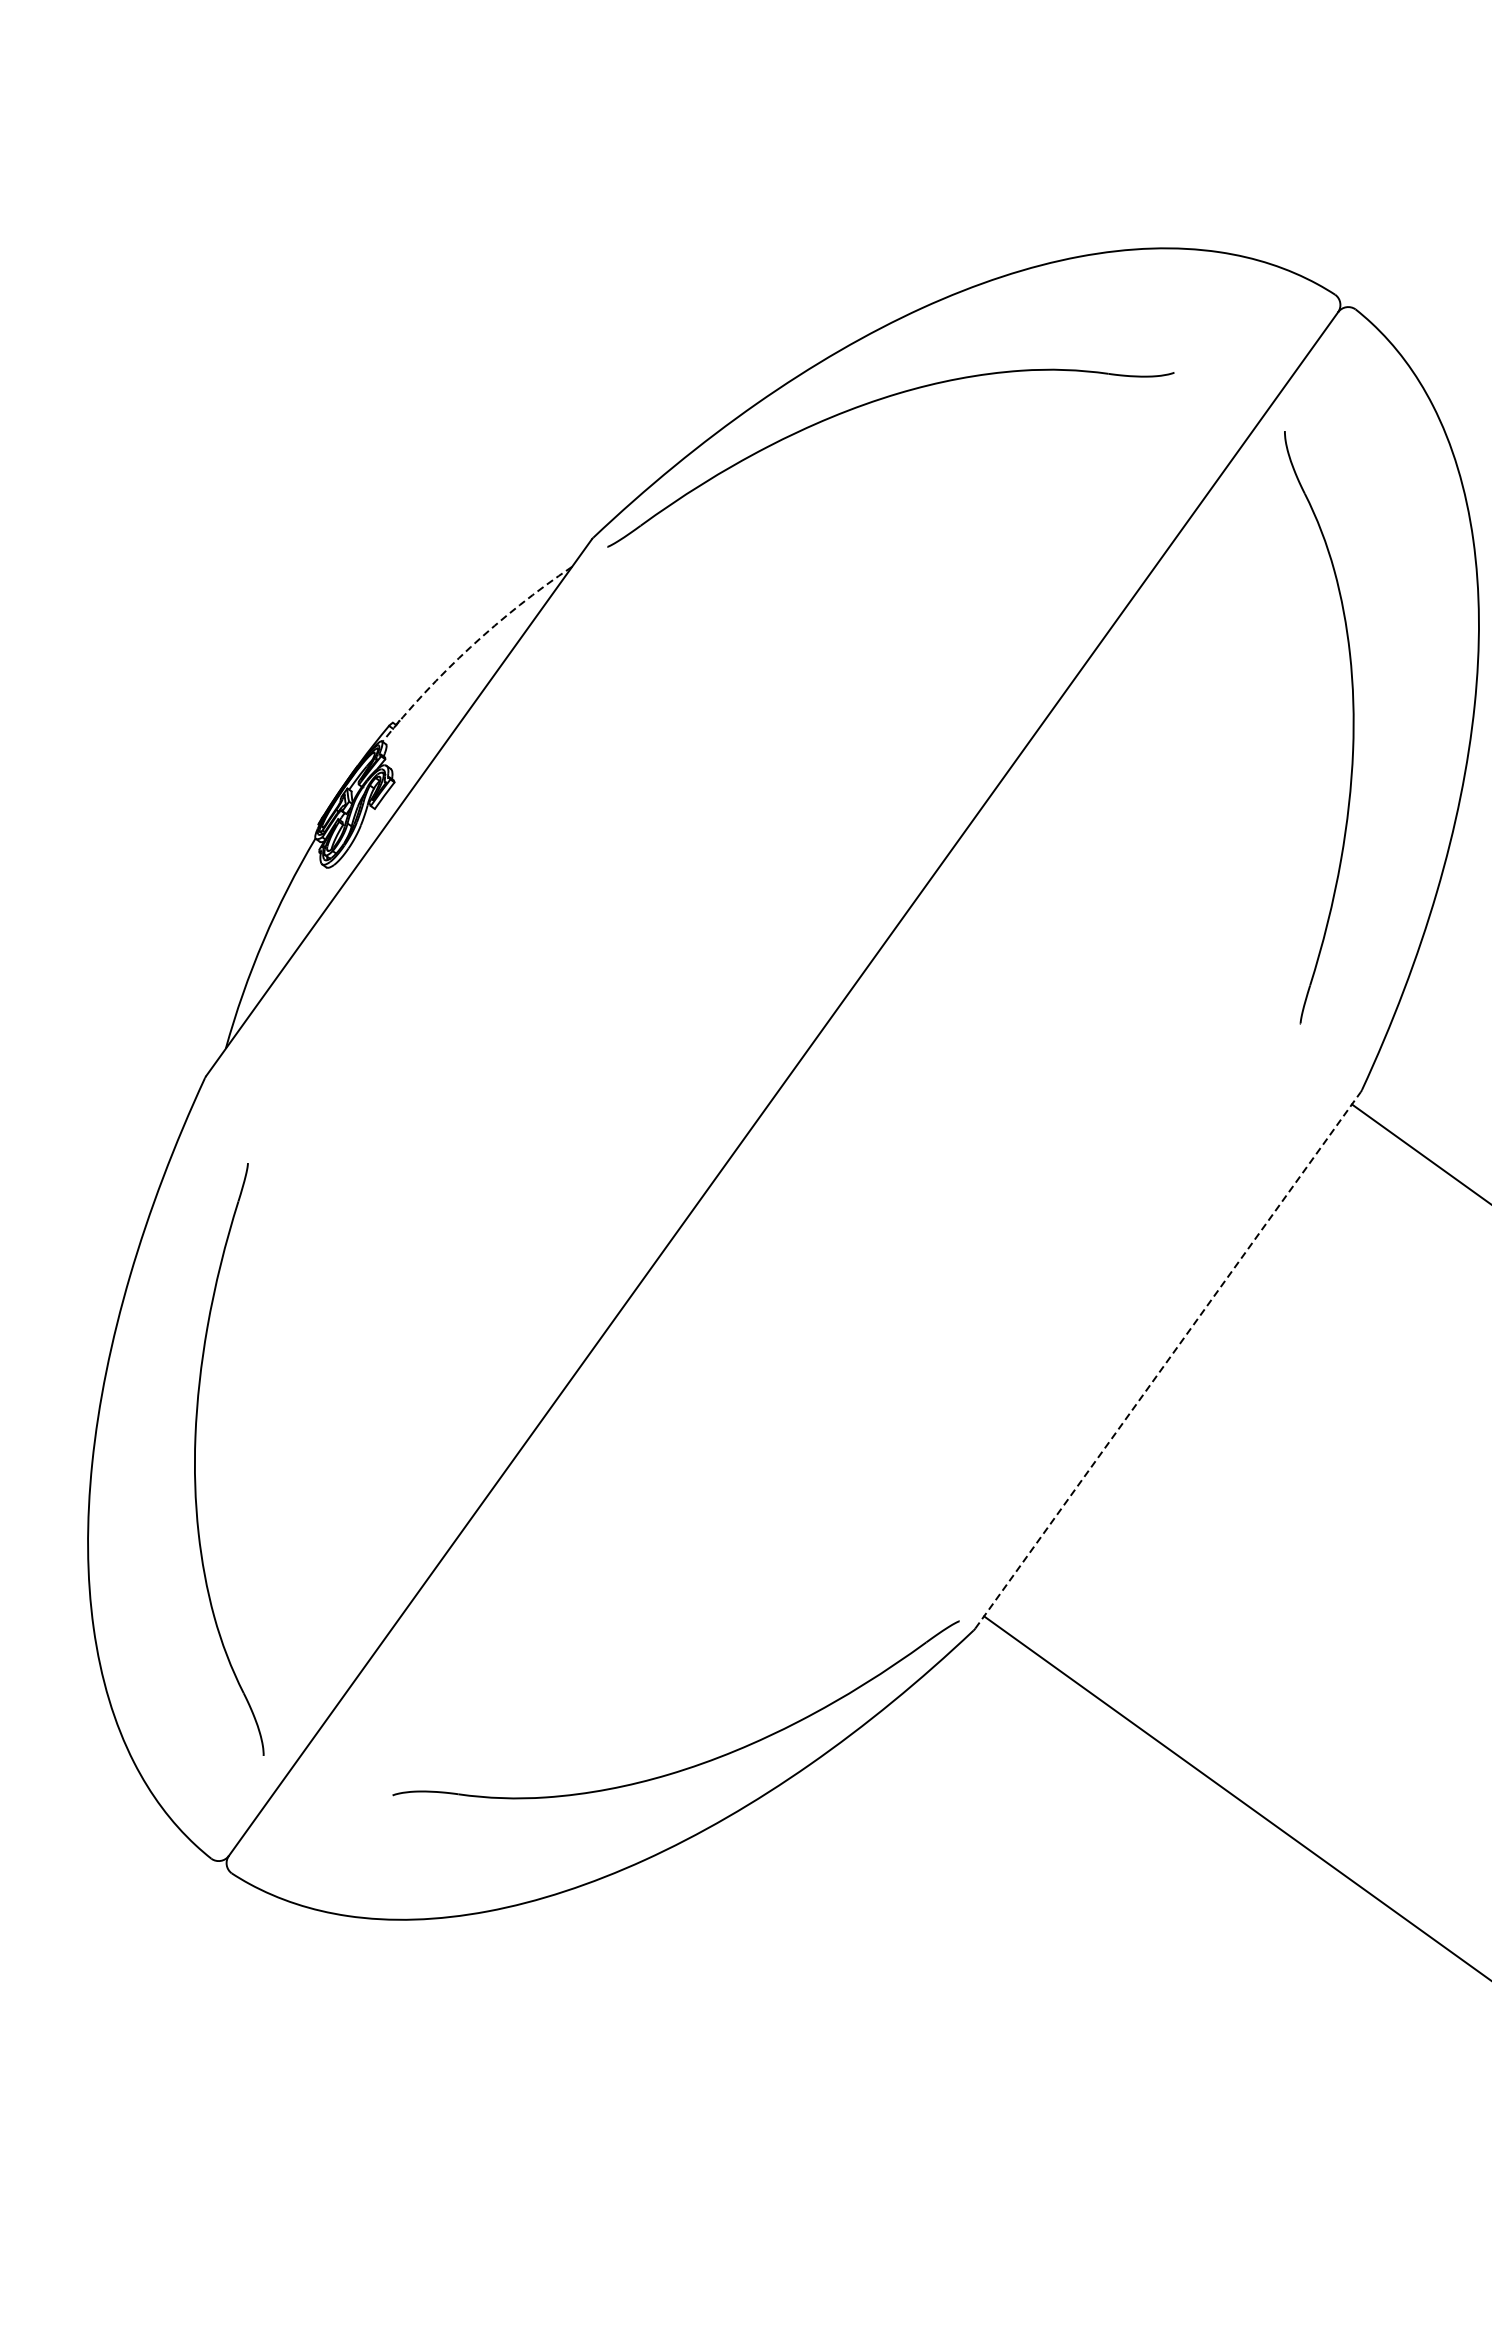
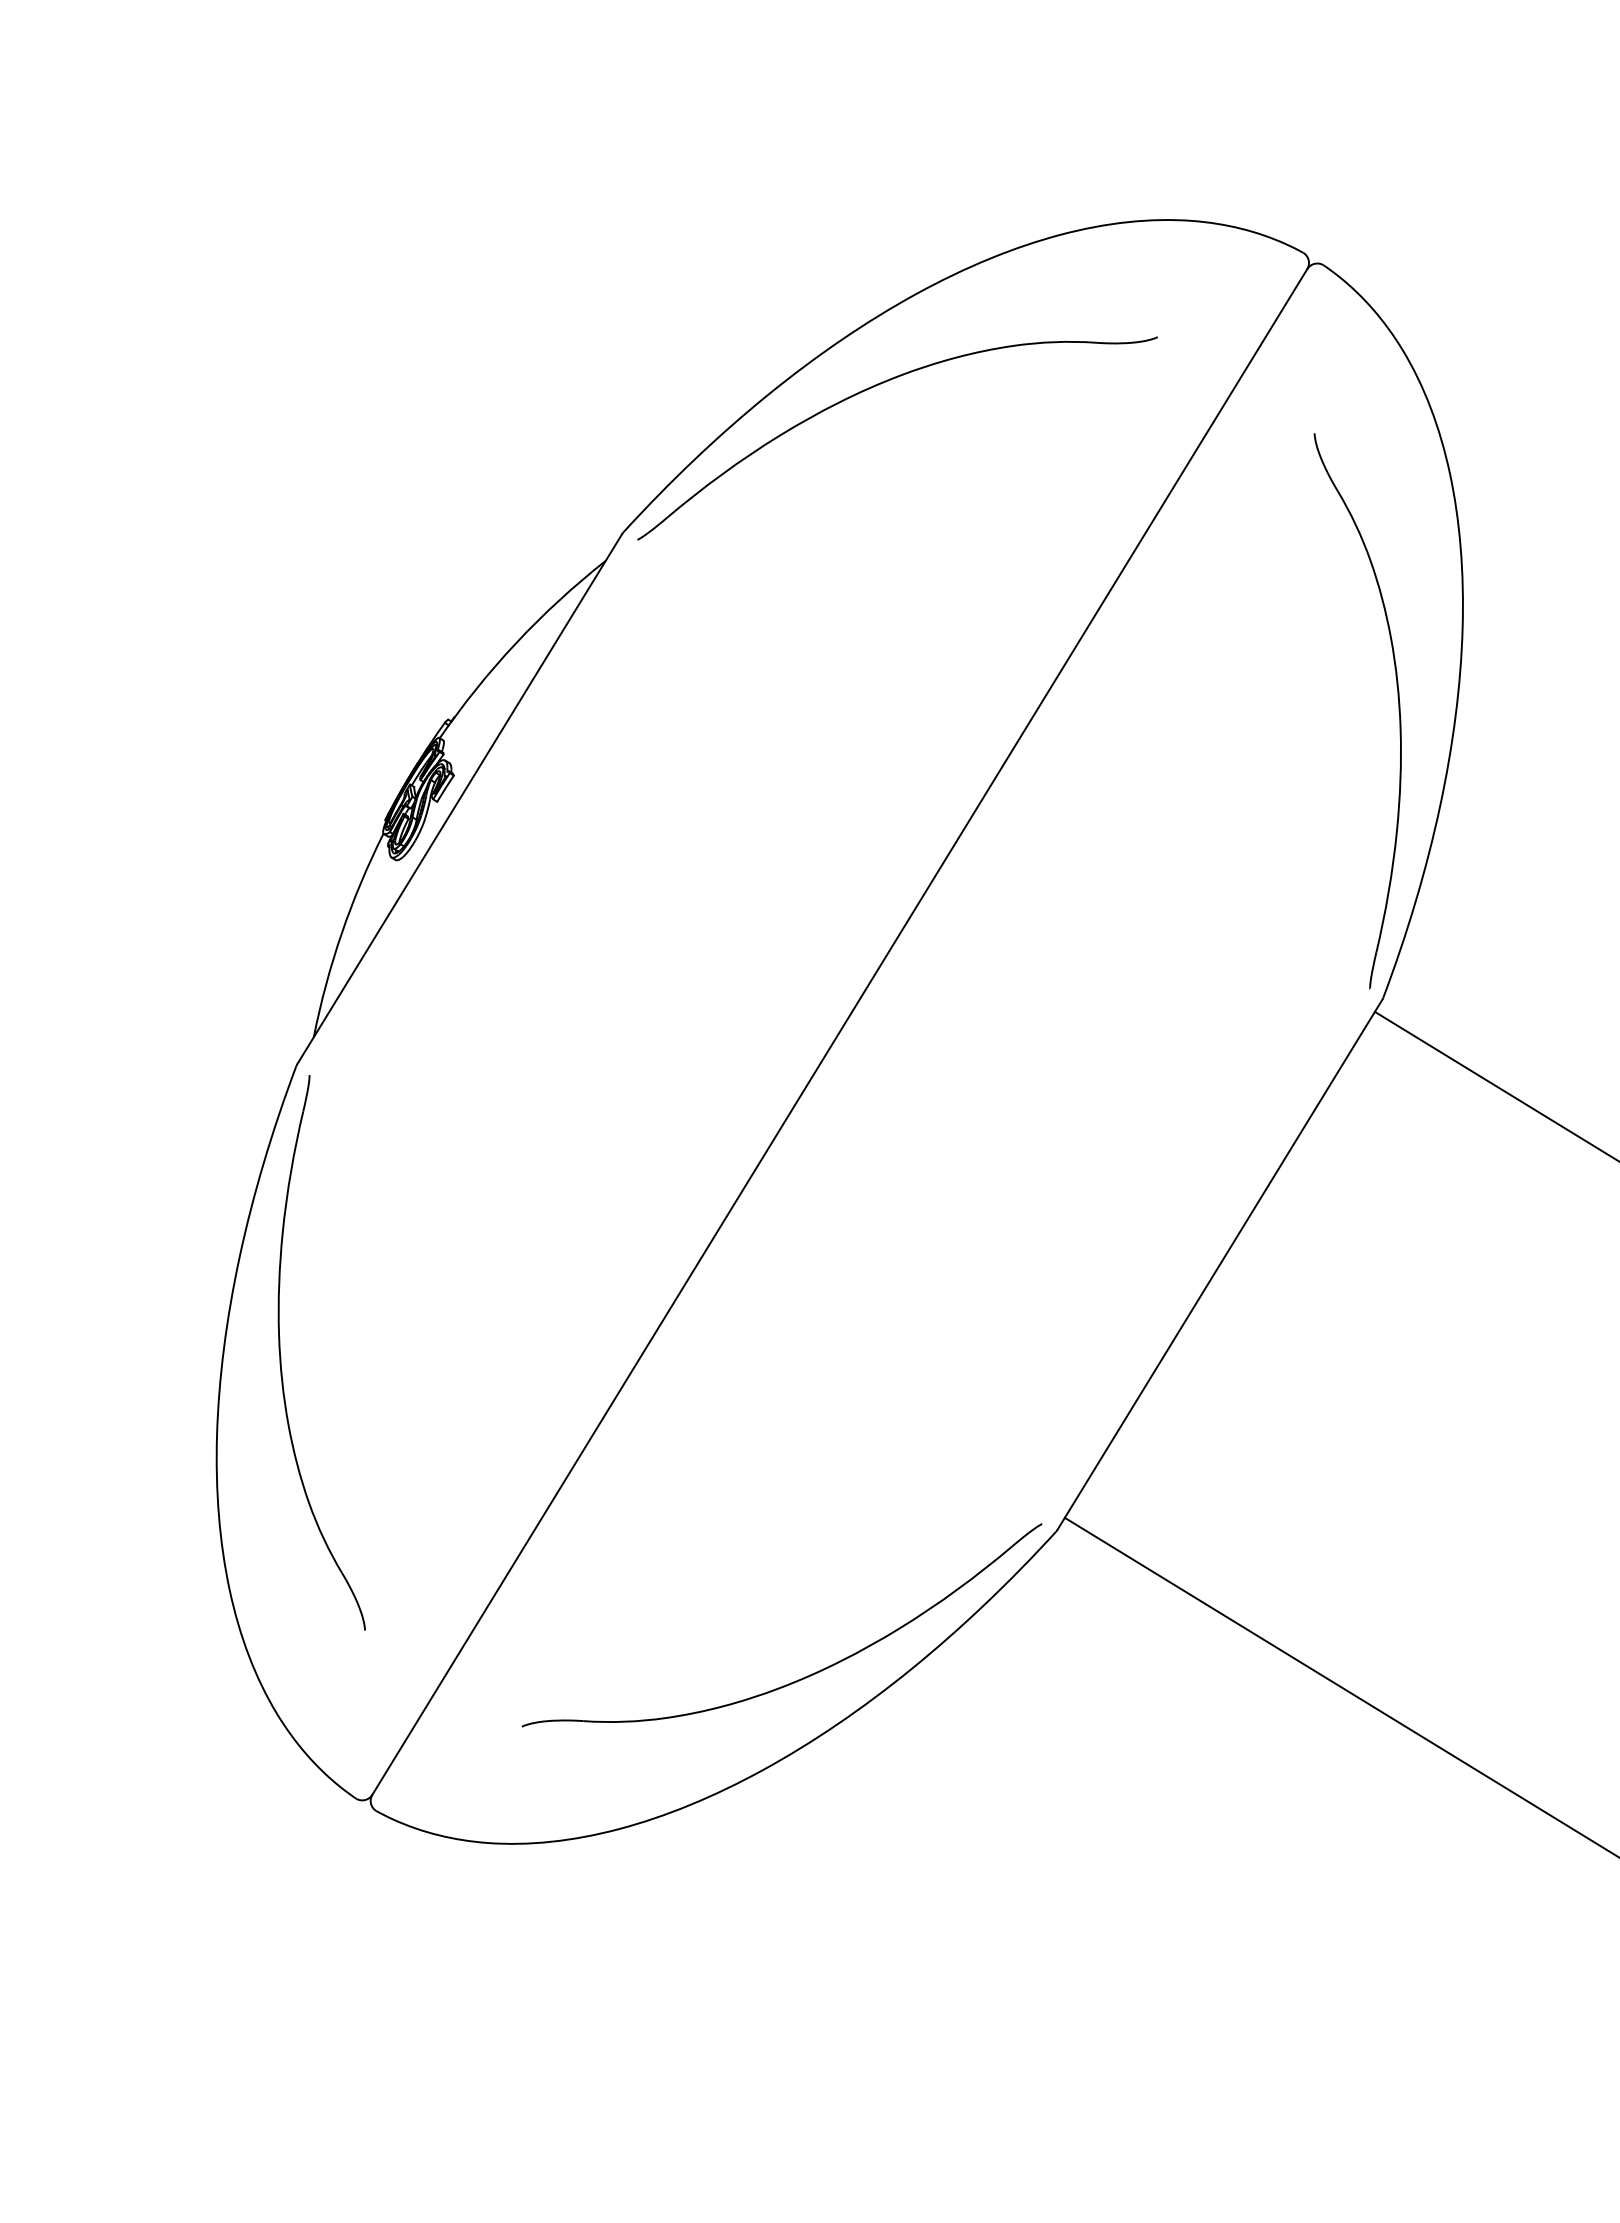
arc: (471, 647) -> (516, 643), dashed -> solid
part: (1352, 732) -> (1398, 711), moved
line: (1167, 1359) -> (1219, 1264), dashed -> solid
part: (196, 1459) -> (281, 1356), moved

